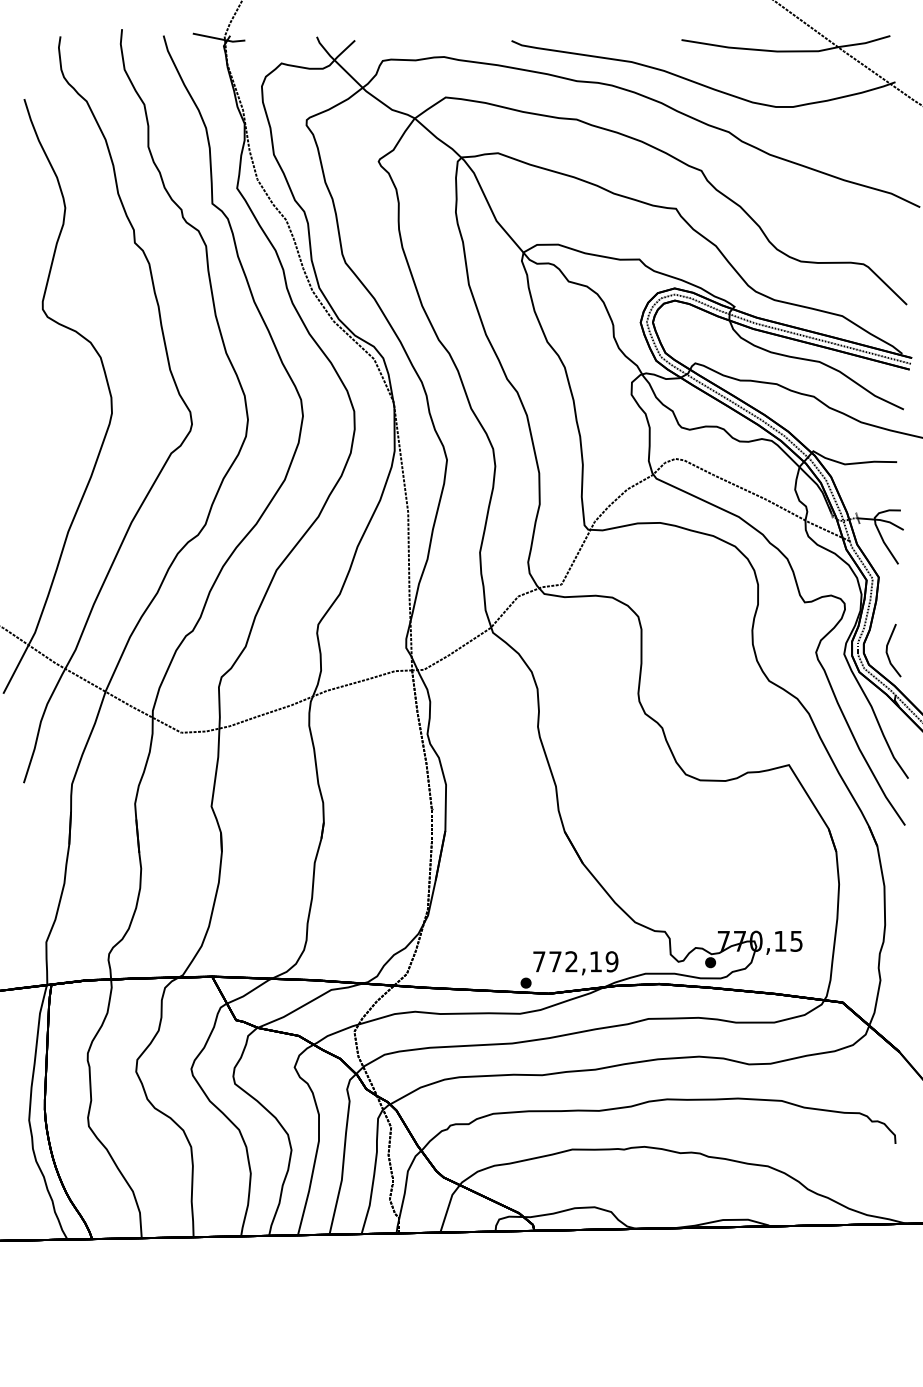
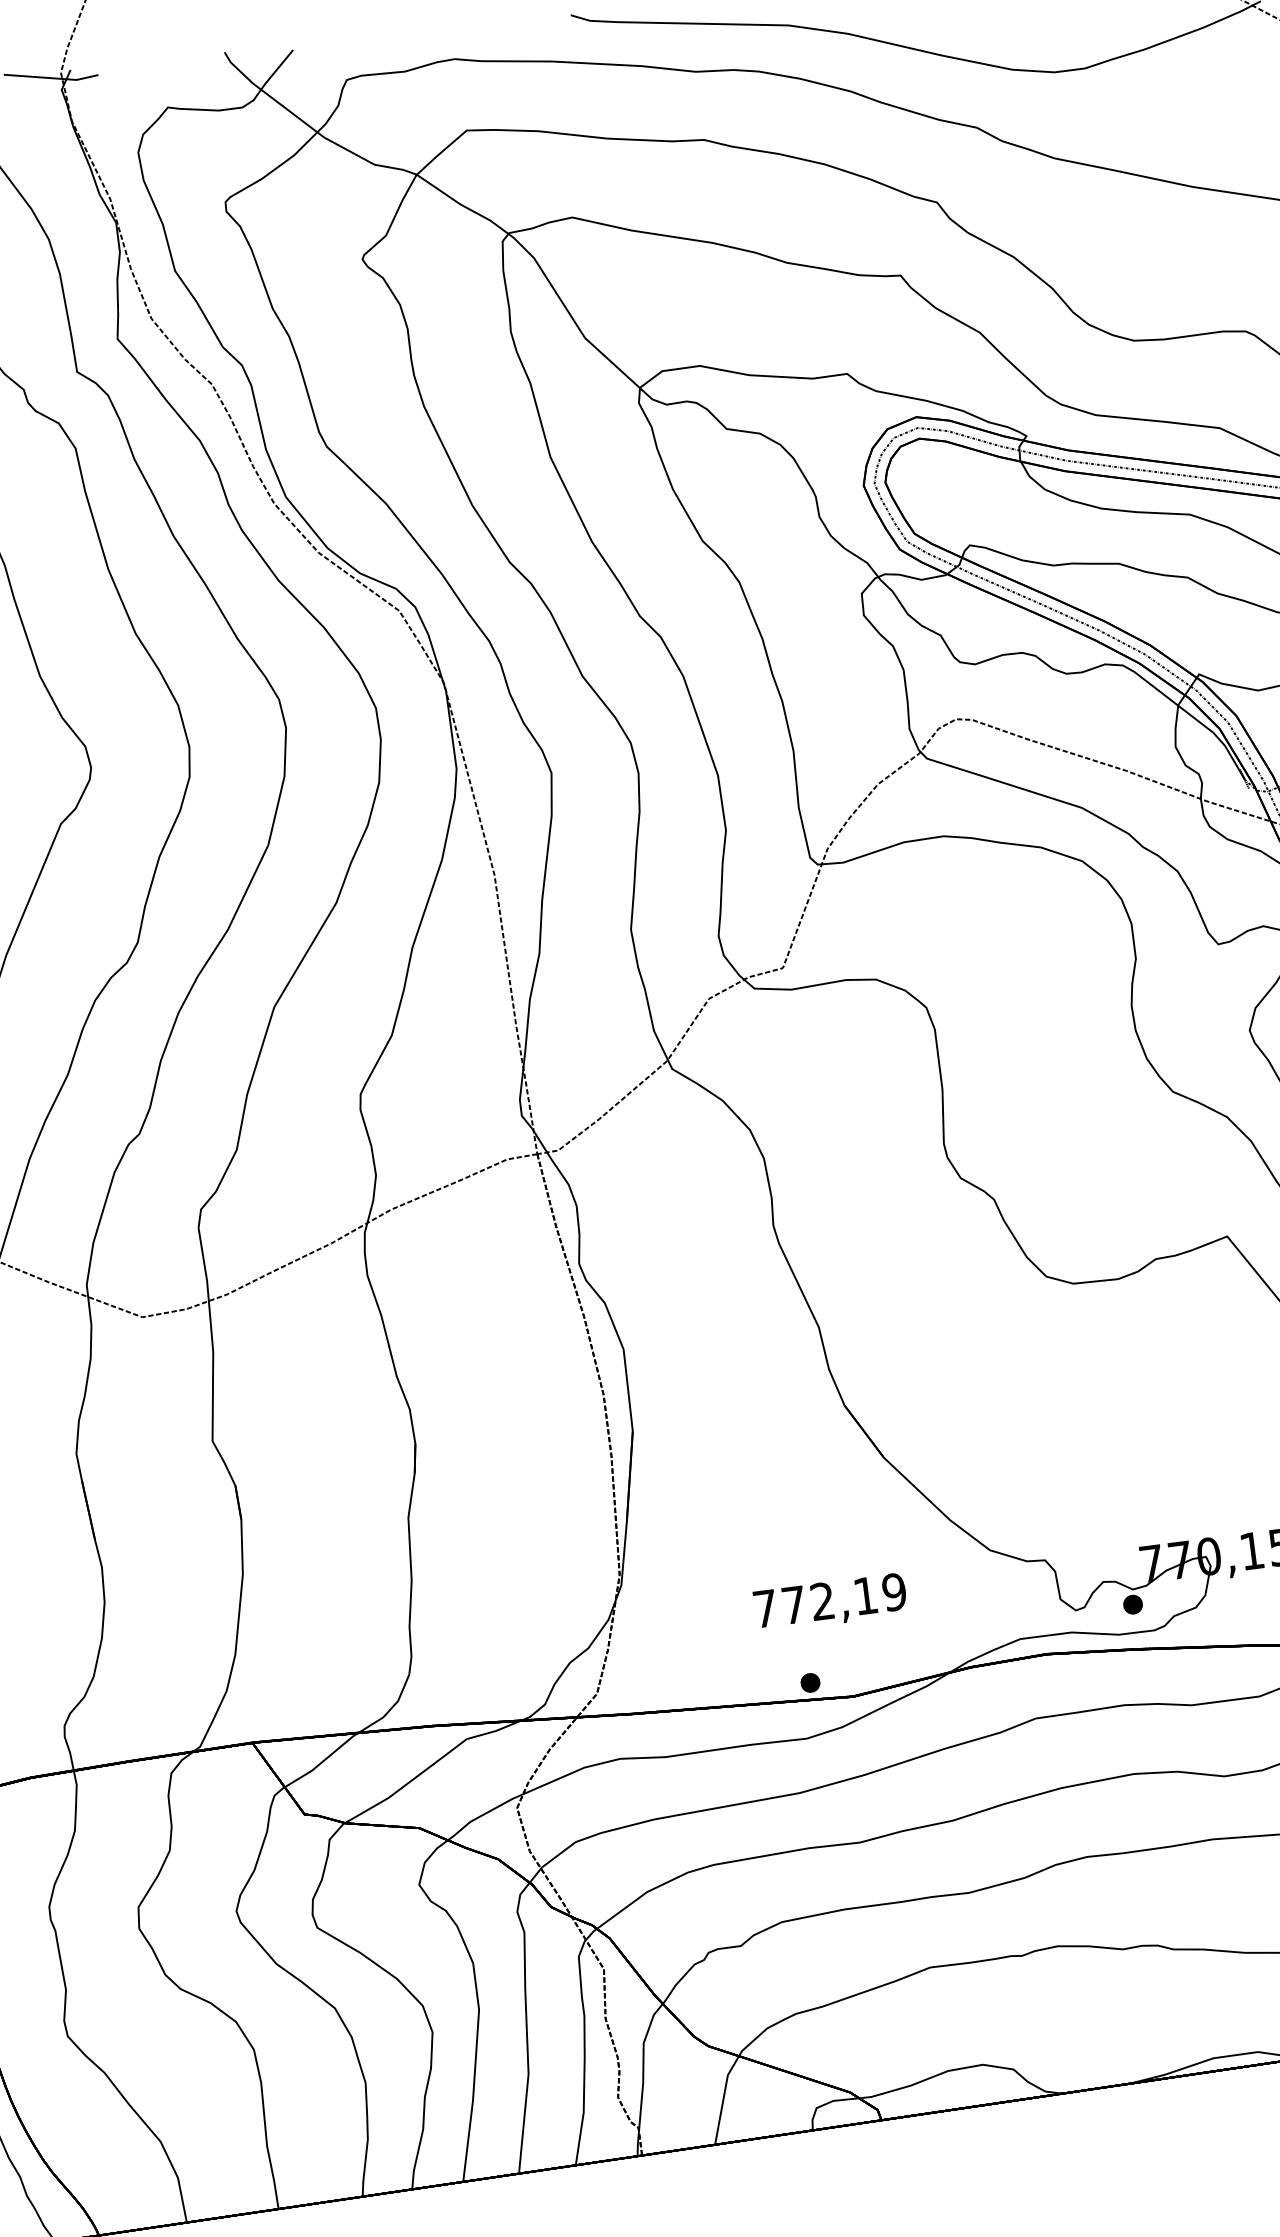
text: (575, 963) -> (829, 1603), moved

